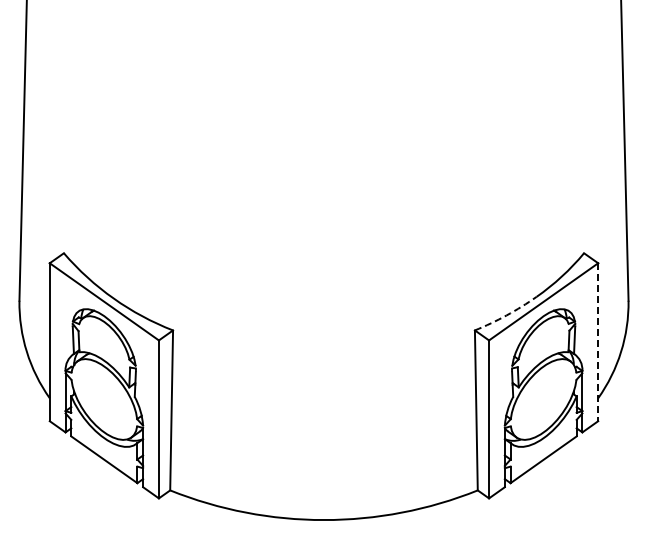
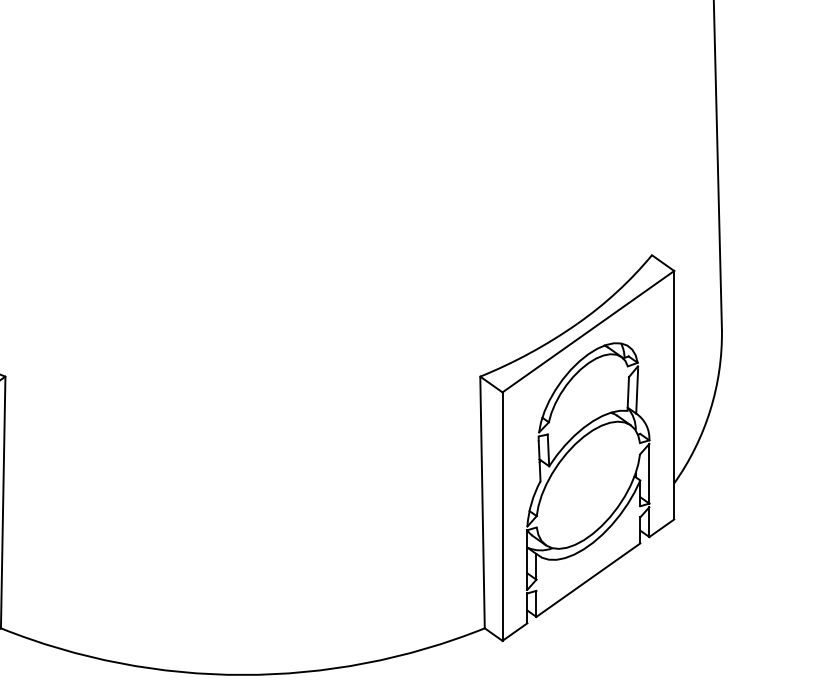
arc: (506, 315) -> (529, 353), dashed -> solid
line: (598, 342) -> (674, 395), dashed -> solid

